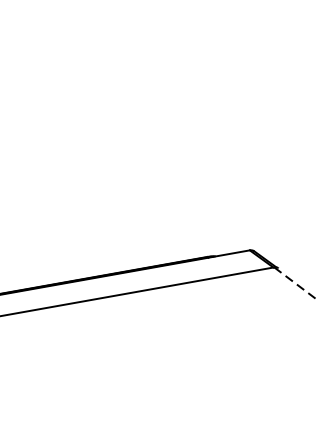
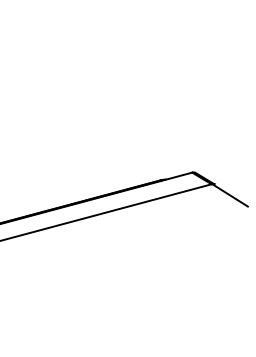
line: (296, 284) -> (230, 195), dashed -> solid

